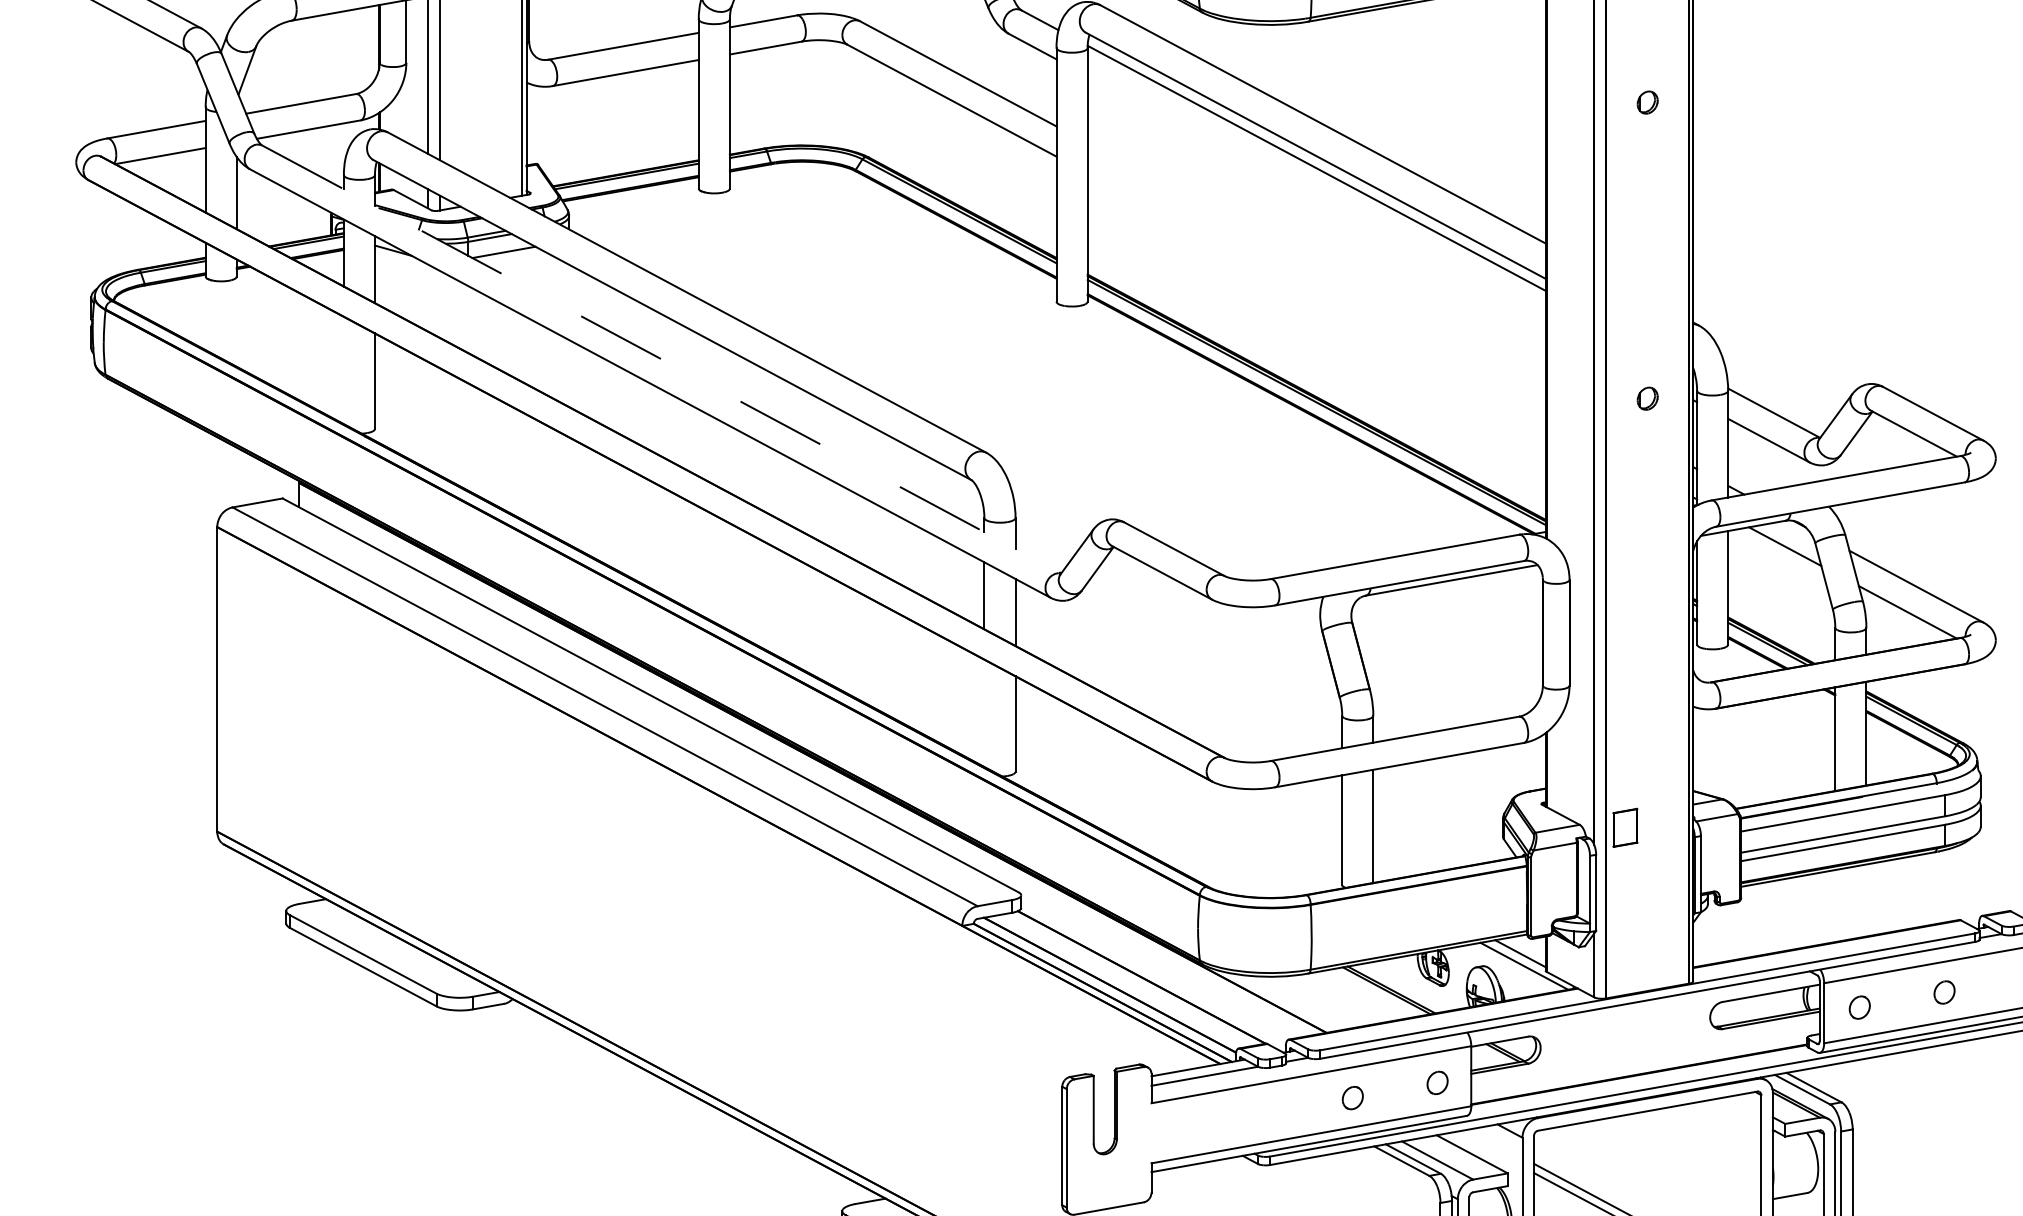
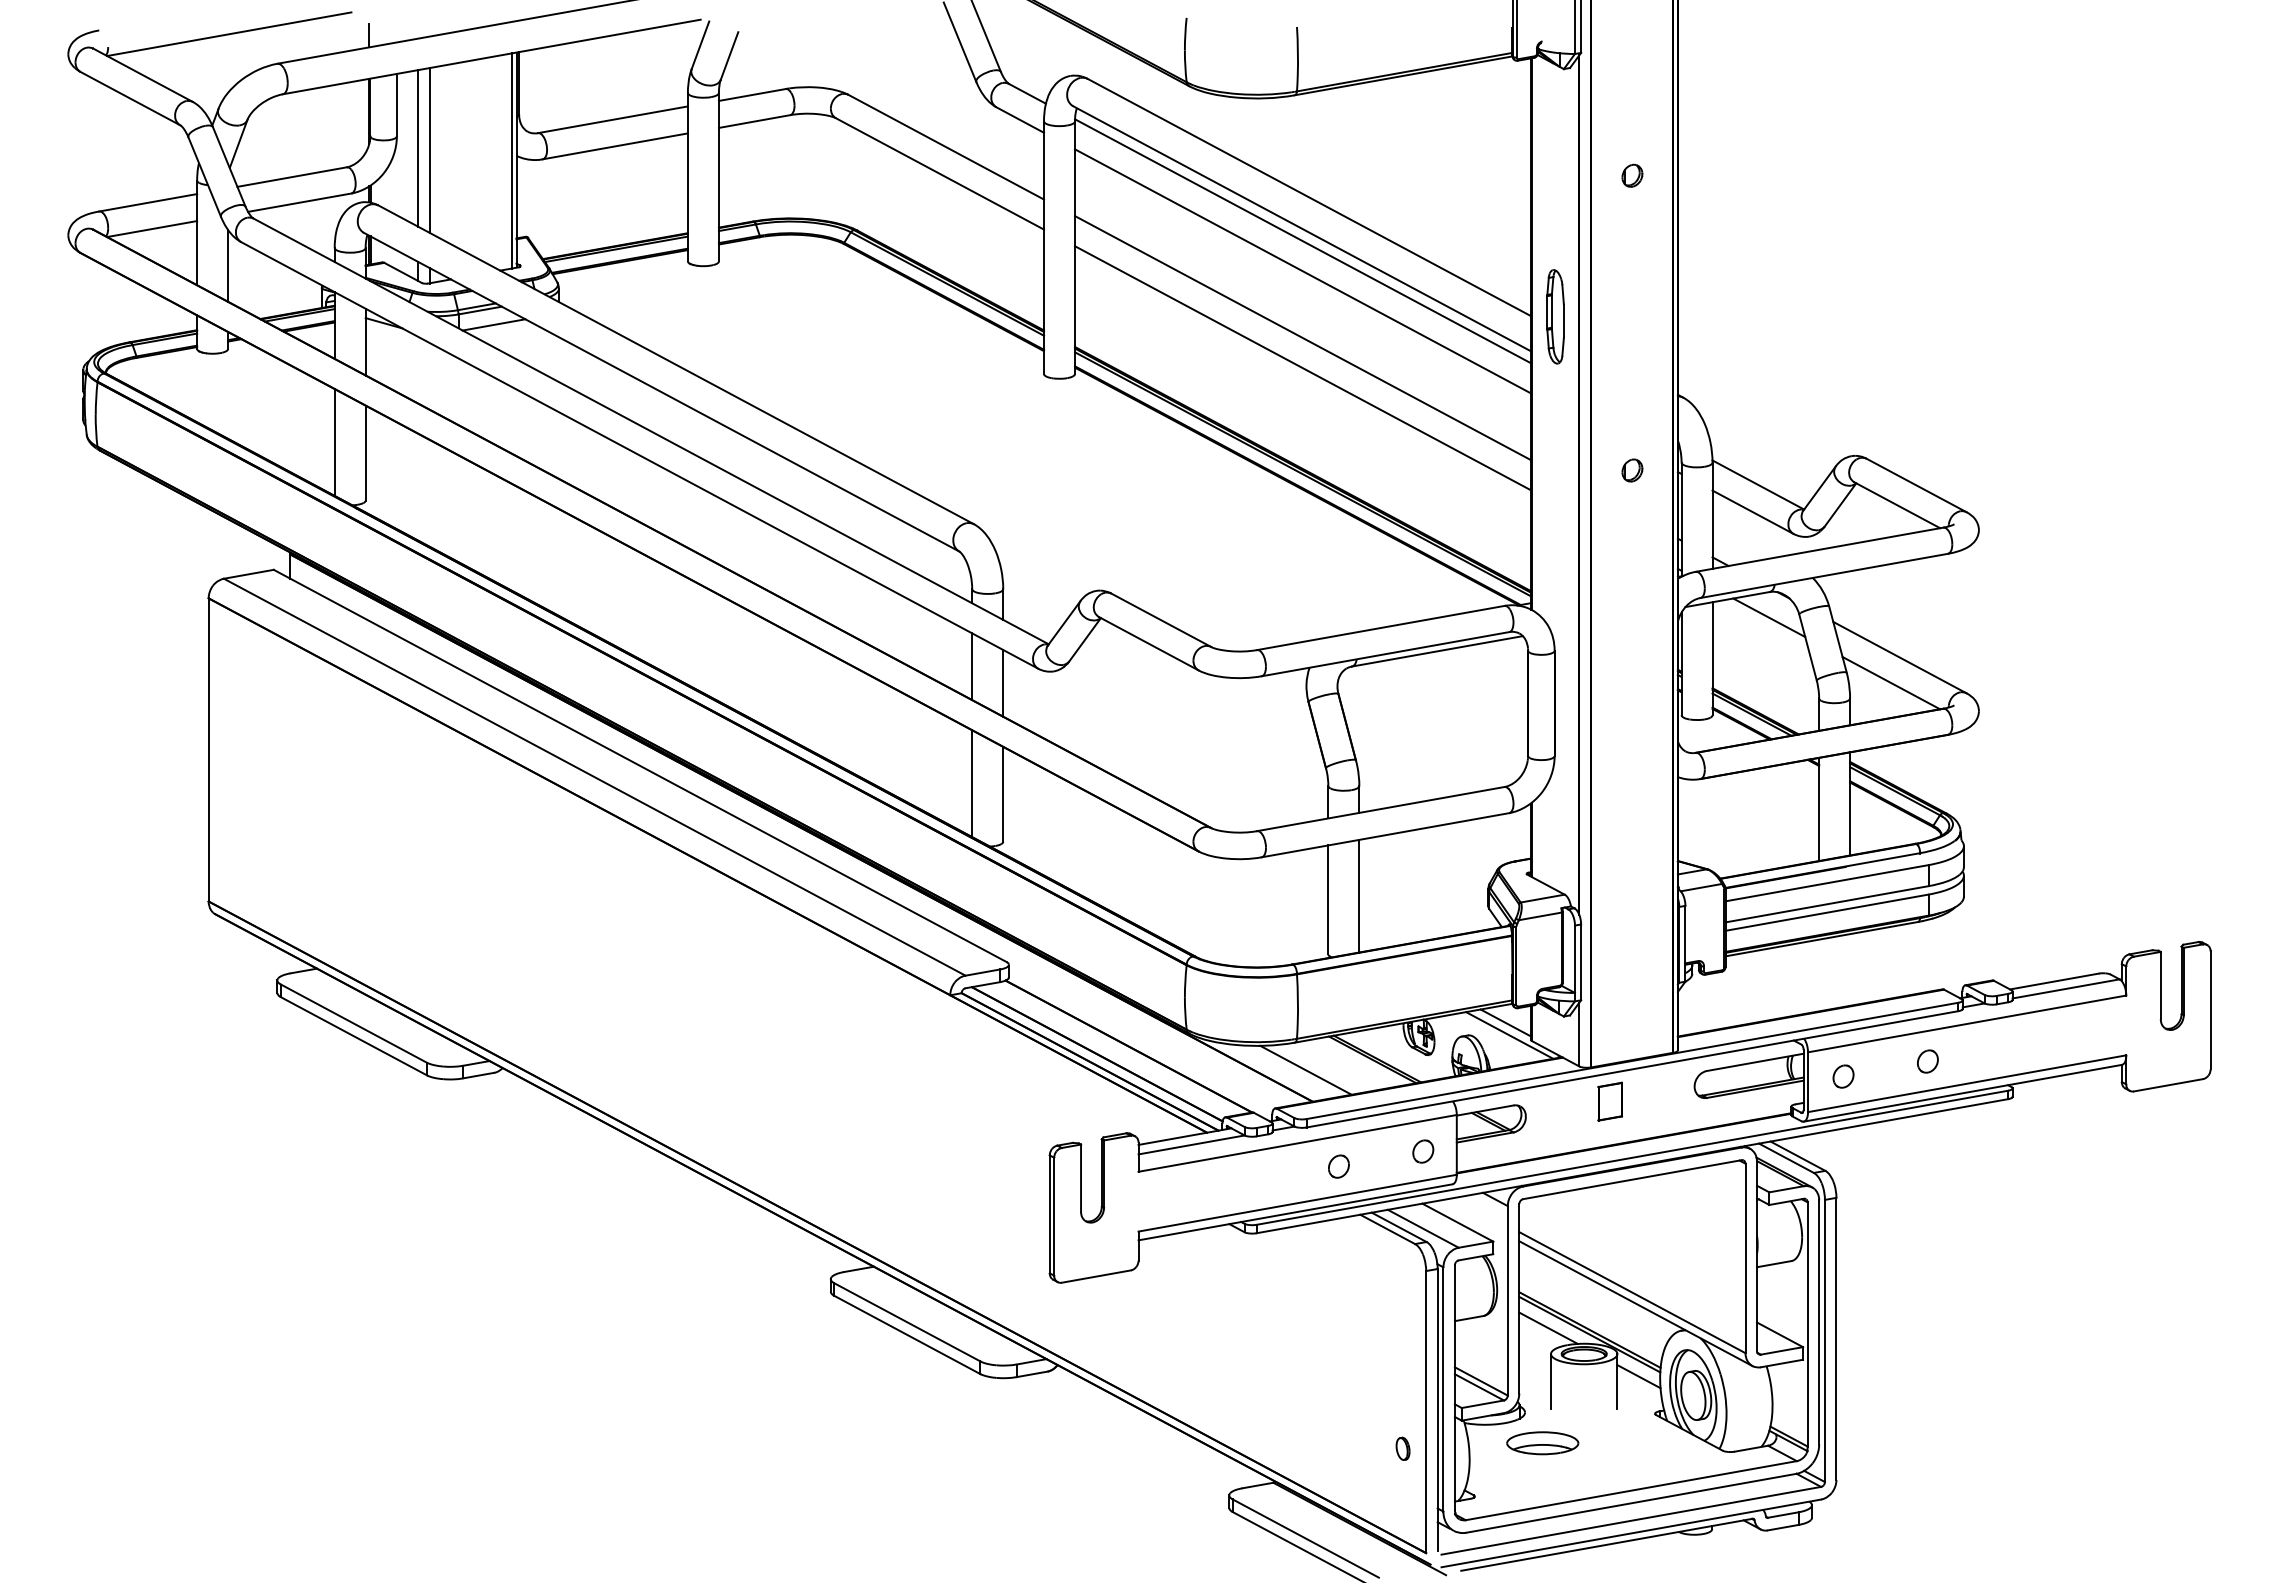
line: (1316, 198) -> (1302, 271), added
part: (1570, 243) -> (1555, 316), added
line: (1316, 266) -> (1302, 338), added
line: (1316, 296) -> (1302, 368), added
line: (662, 359) -> (651, 431), dashed -> solid
line: (343, 370) -> (334, 442), added
line: (984, 713) -> (972, 783), added
part: (1624, 827) -> (1609, 1101), moved
line: (1319, 1000) -> (1305, 1069), added

